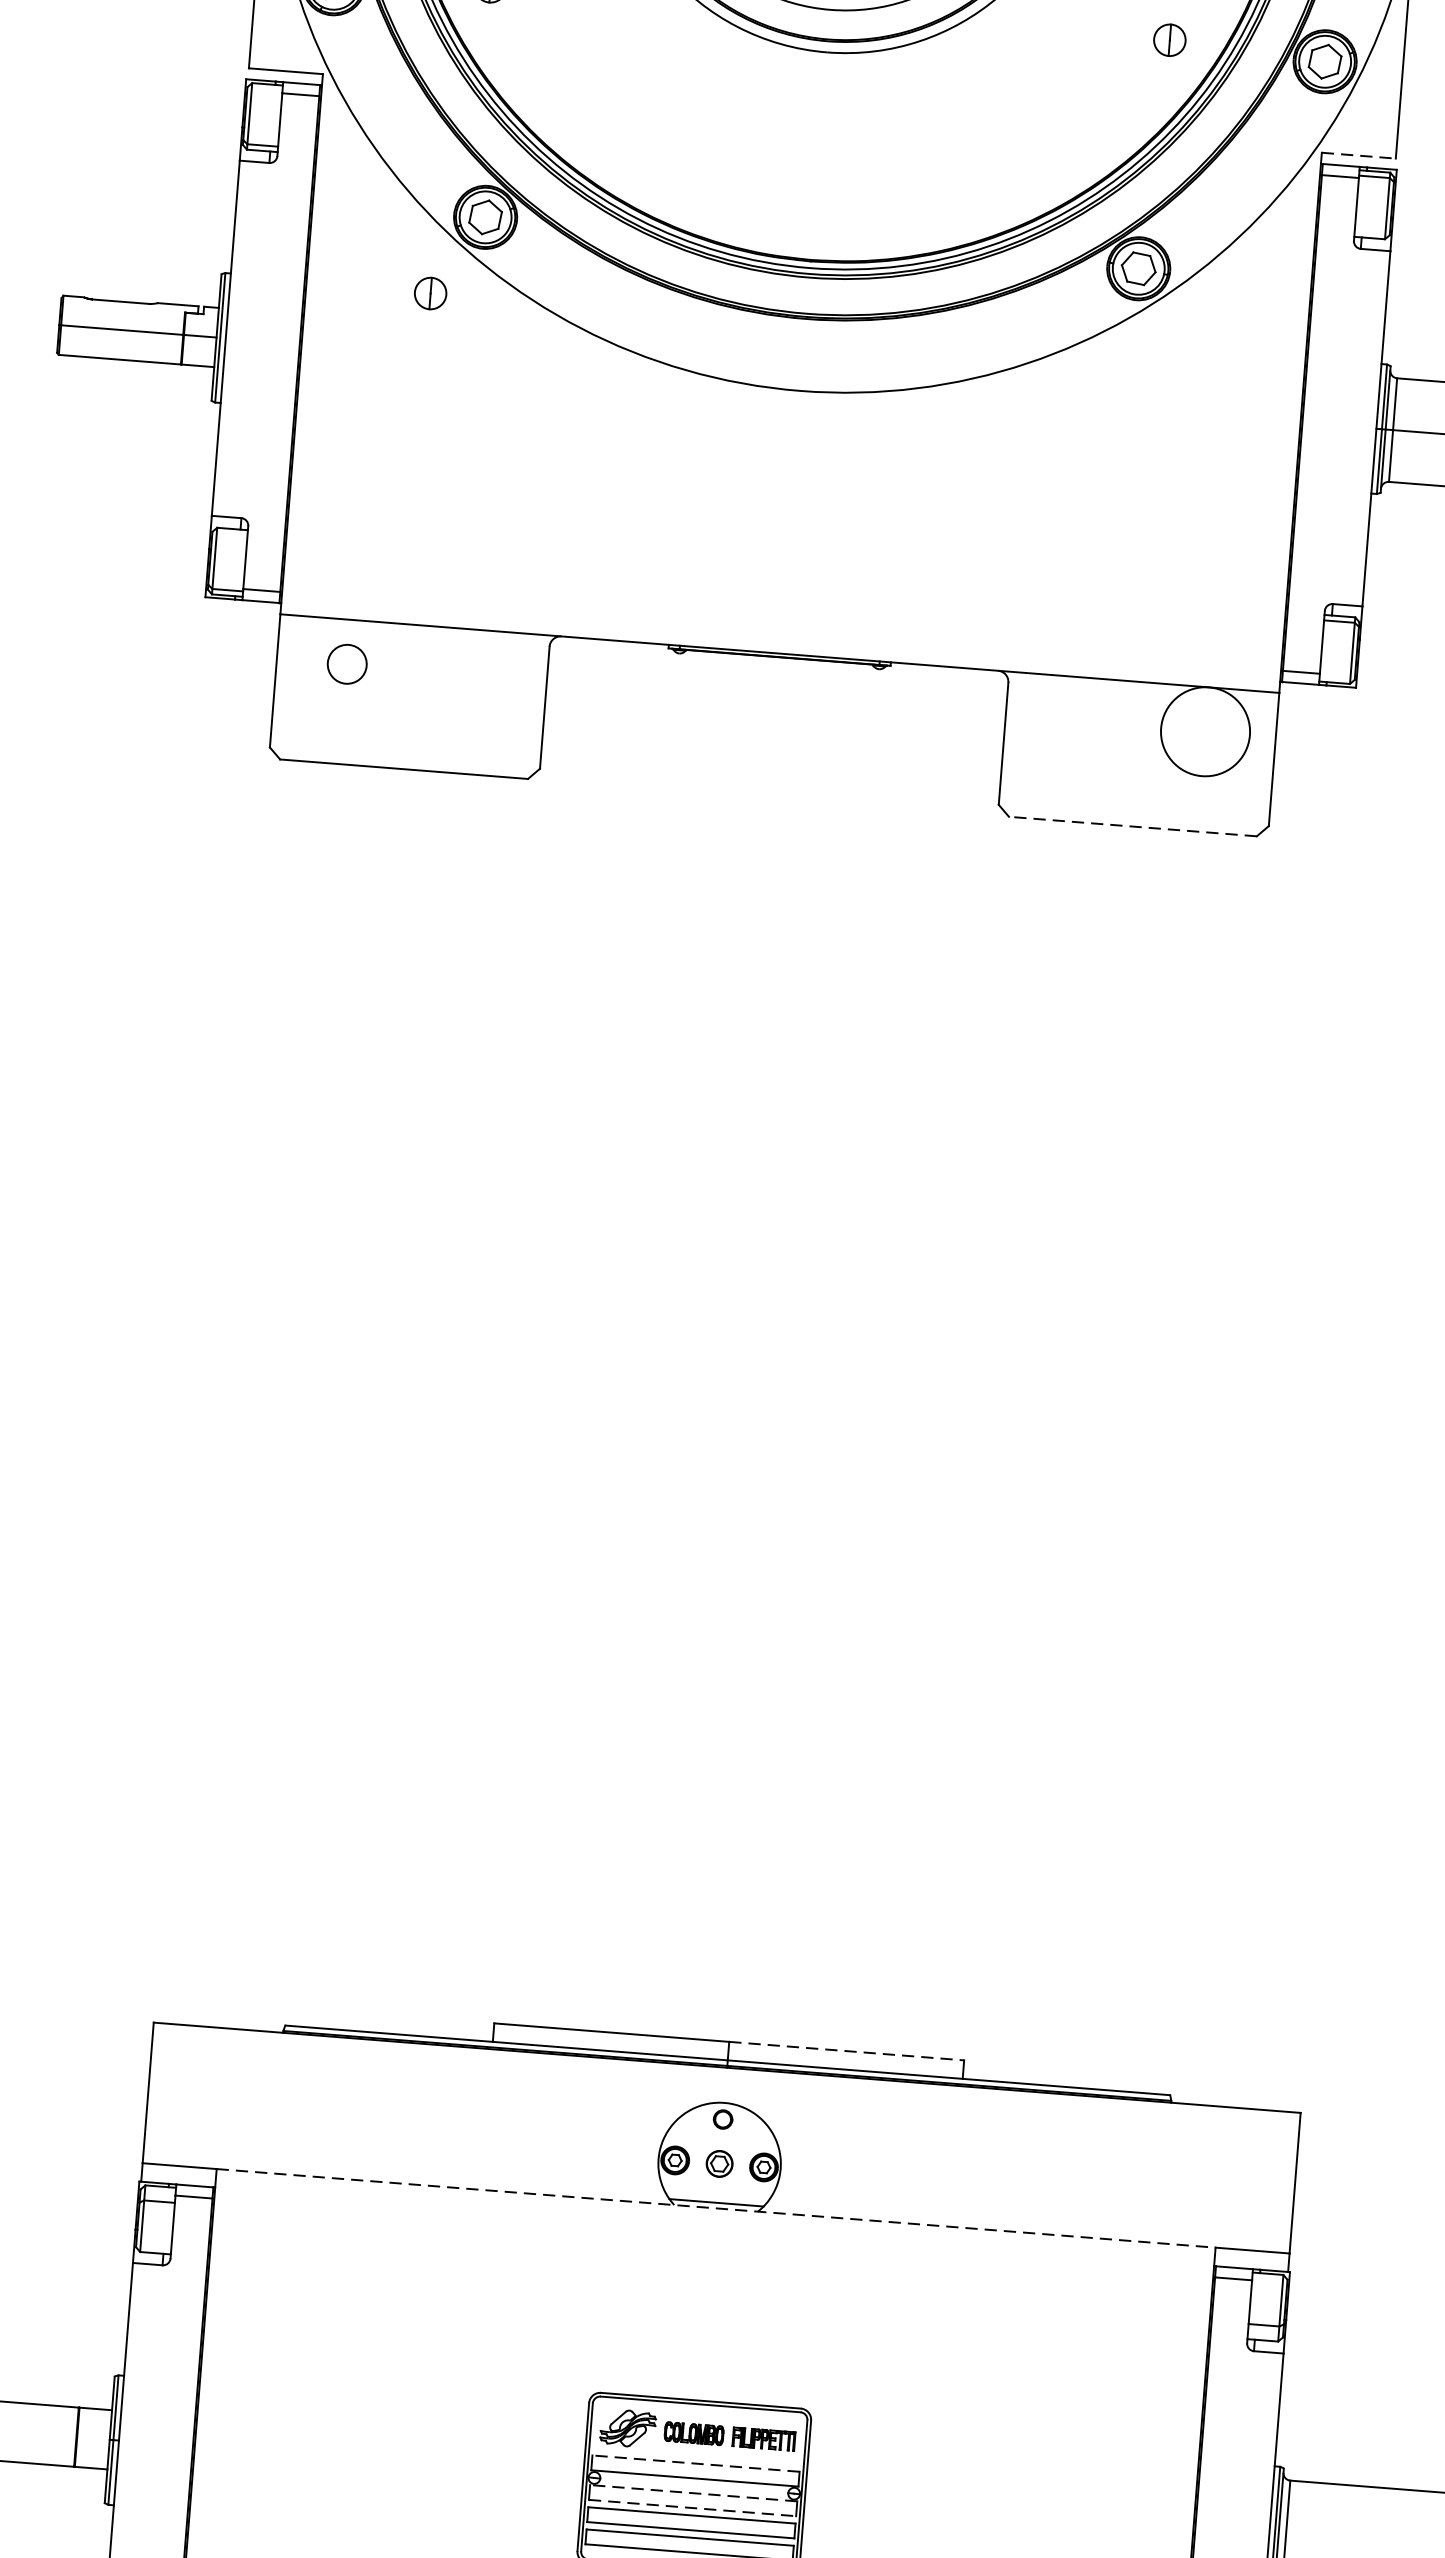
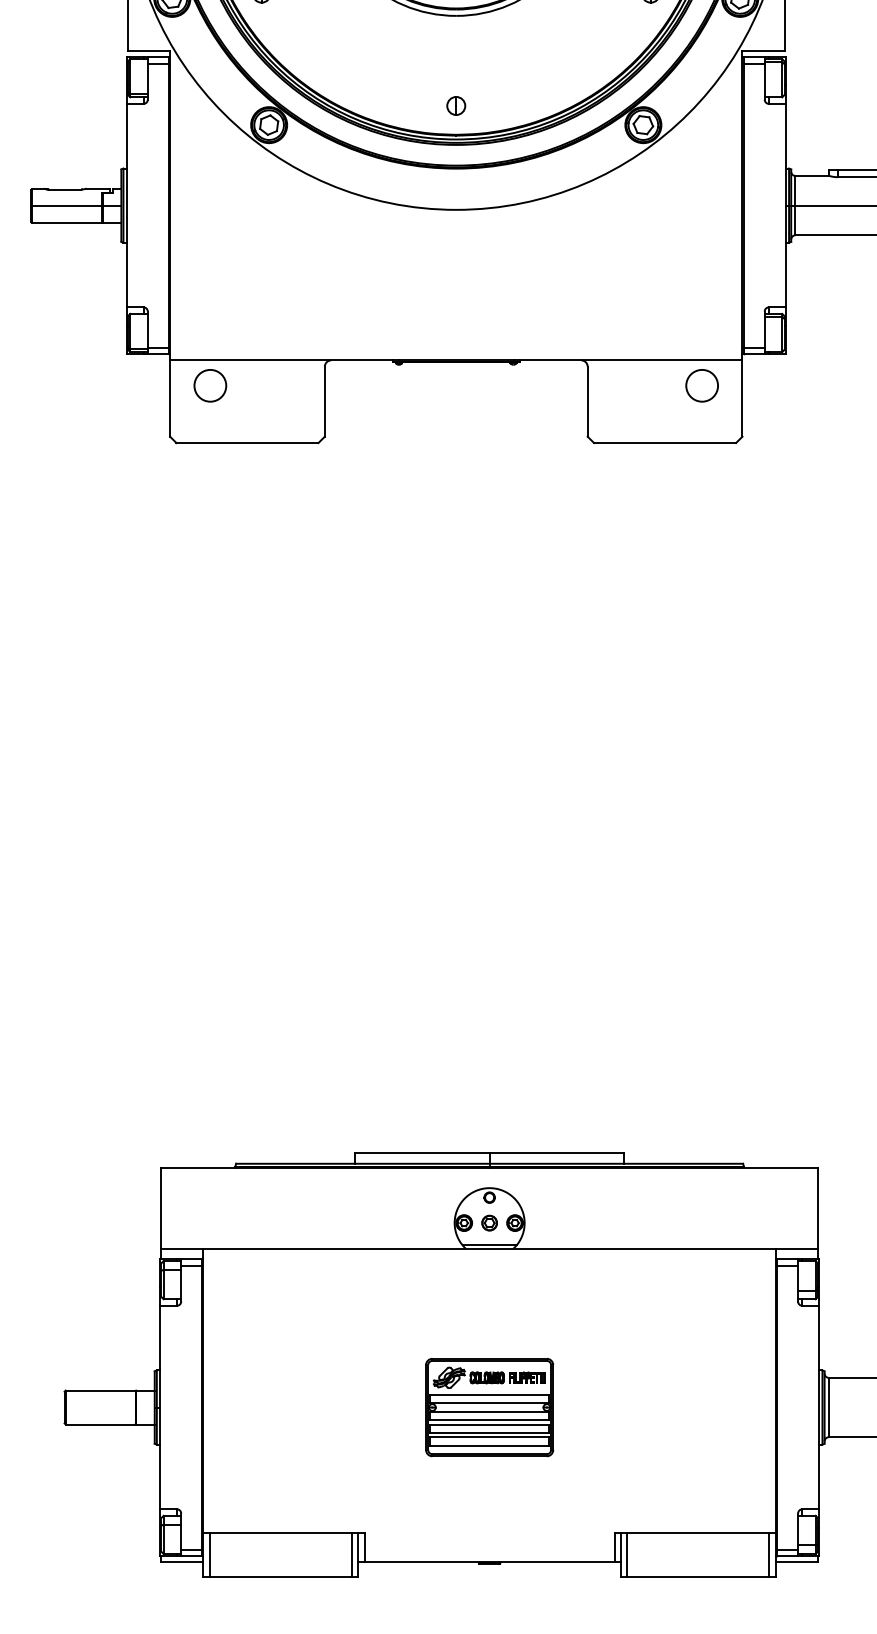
line: (1360, 155) -> (764, 50), dashed -> solid
part: (431, 292) -> (456, 105), moved
circle: (347, 663) -> (210, 385), size x1.43
circle: (1206, 731) -> (702, 385), size x0.62
line: (1131, 827) -> (664, 443), dashed -> solid
line: (847, 2051) -> (557, 1153), dashed -> solid
line: (717, 2208) -> (490, 1248), dashed -> solid
line: (695, 2463) -> (489, 1394), dashed -> solid
line: (693, 2492) -> (489, 1411), dashed -> solid
line: (693, 2508) -> (490, 1420), dashed -> solid

